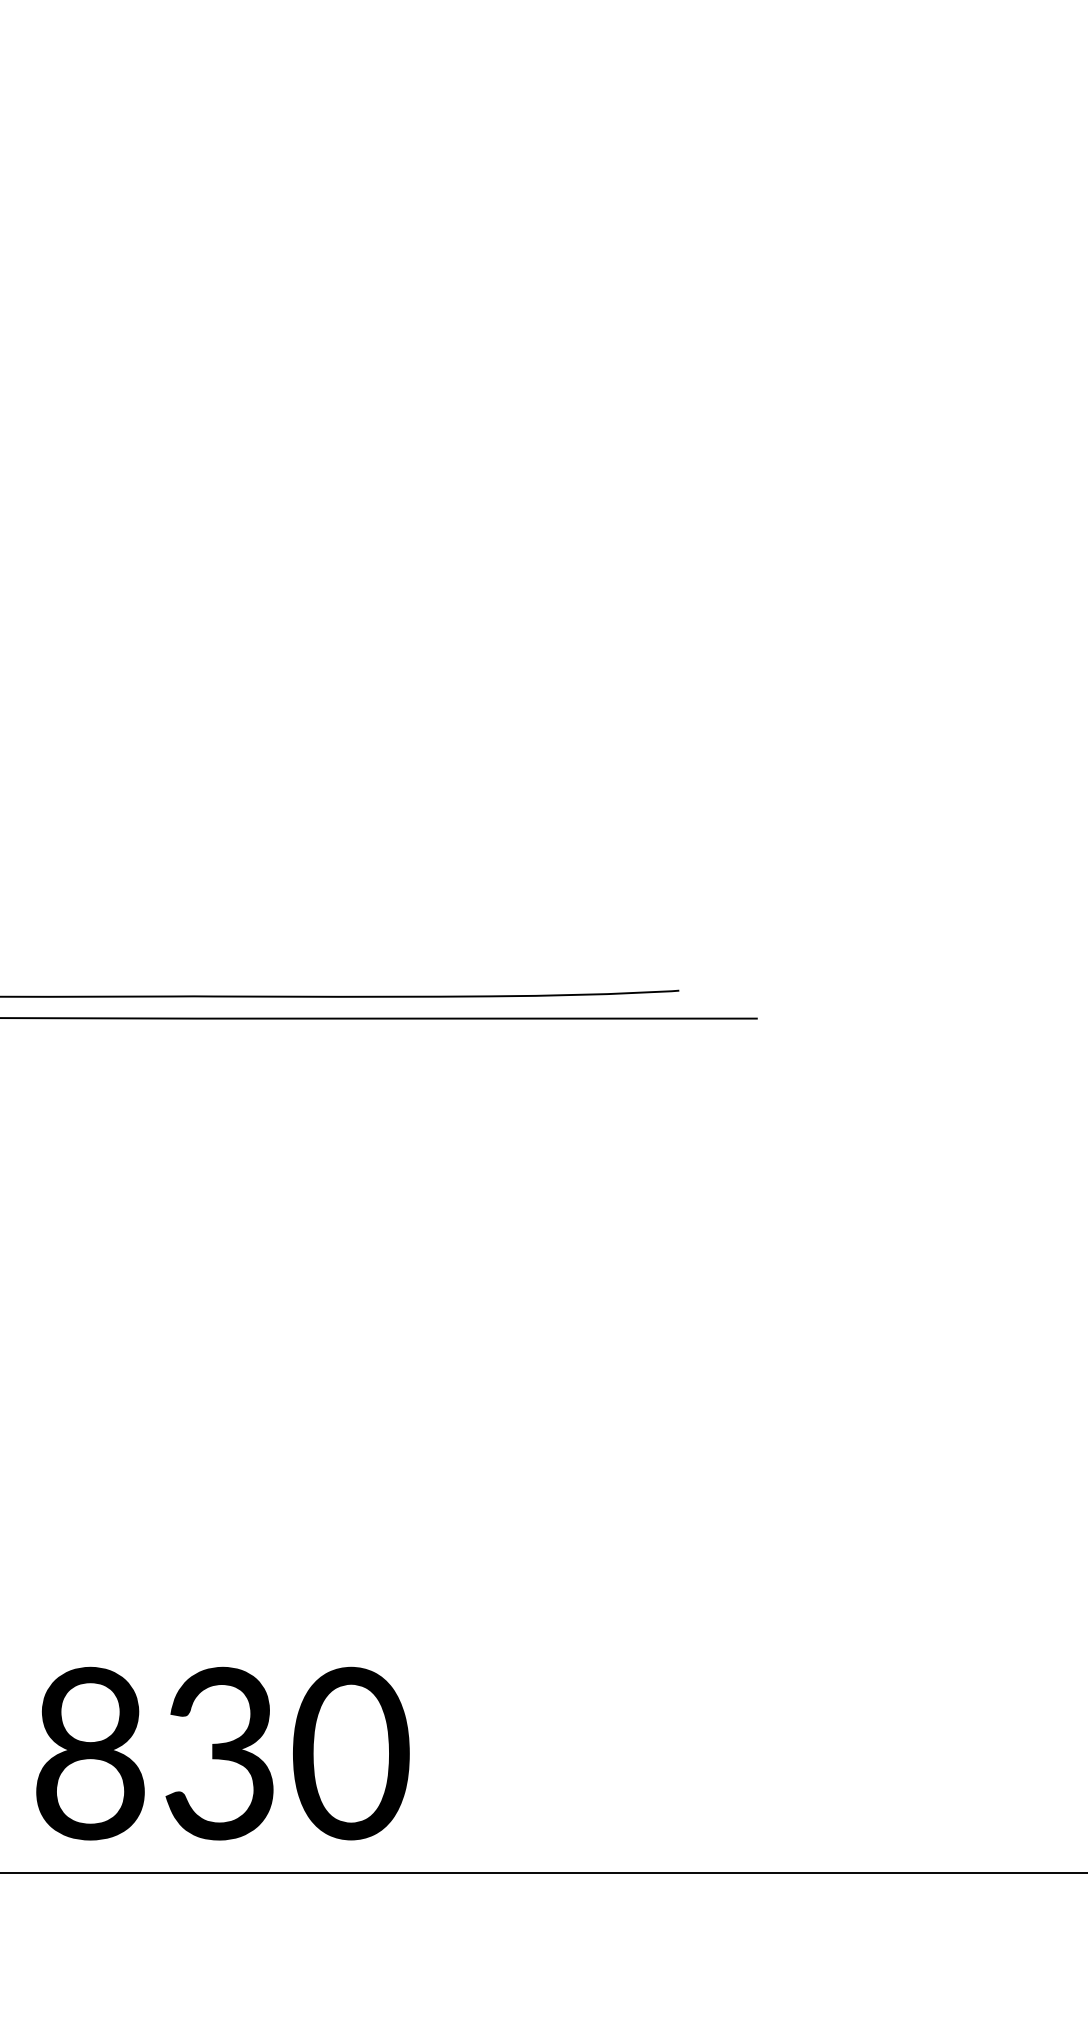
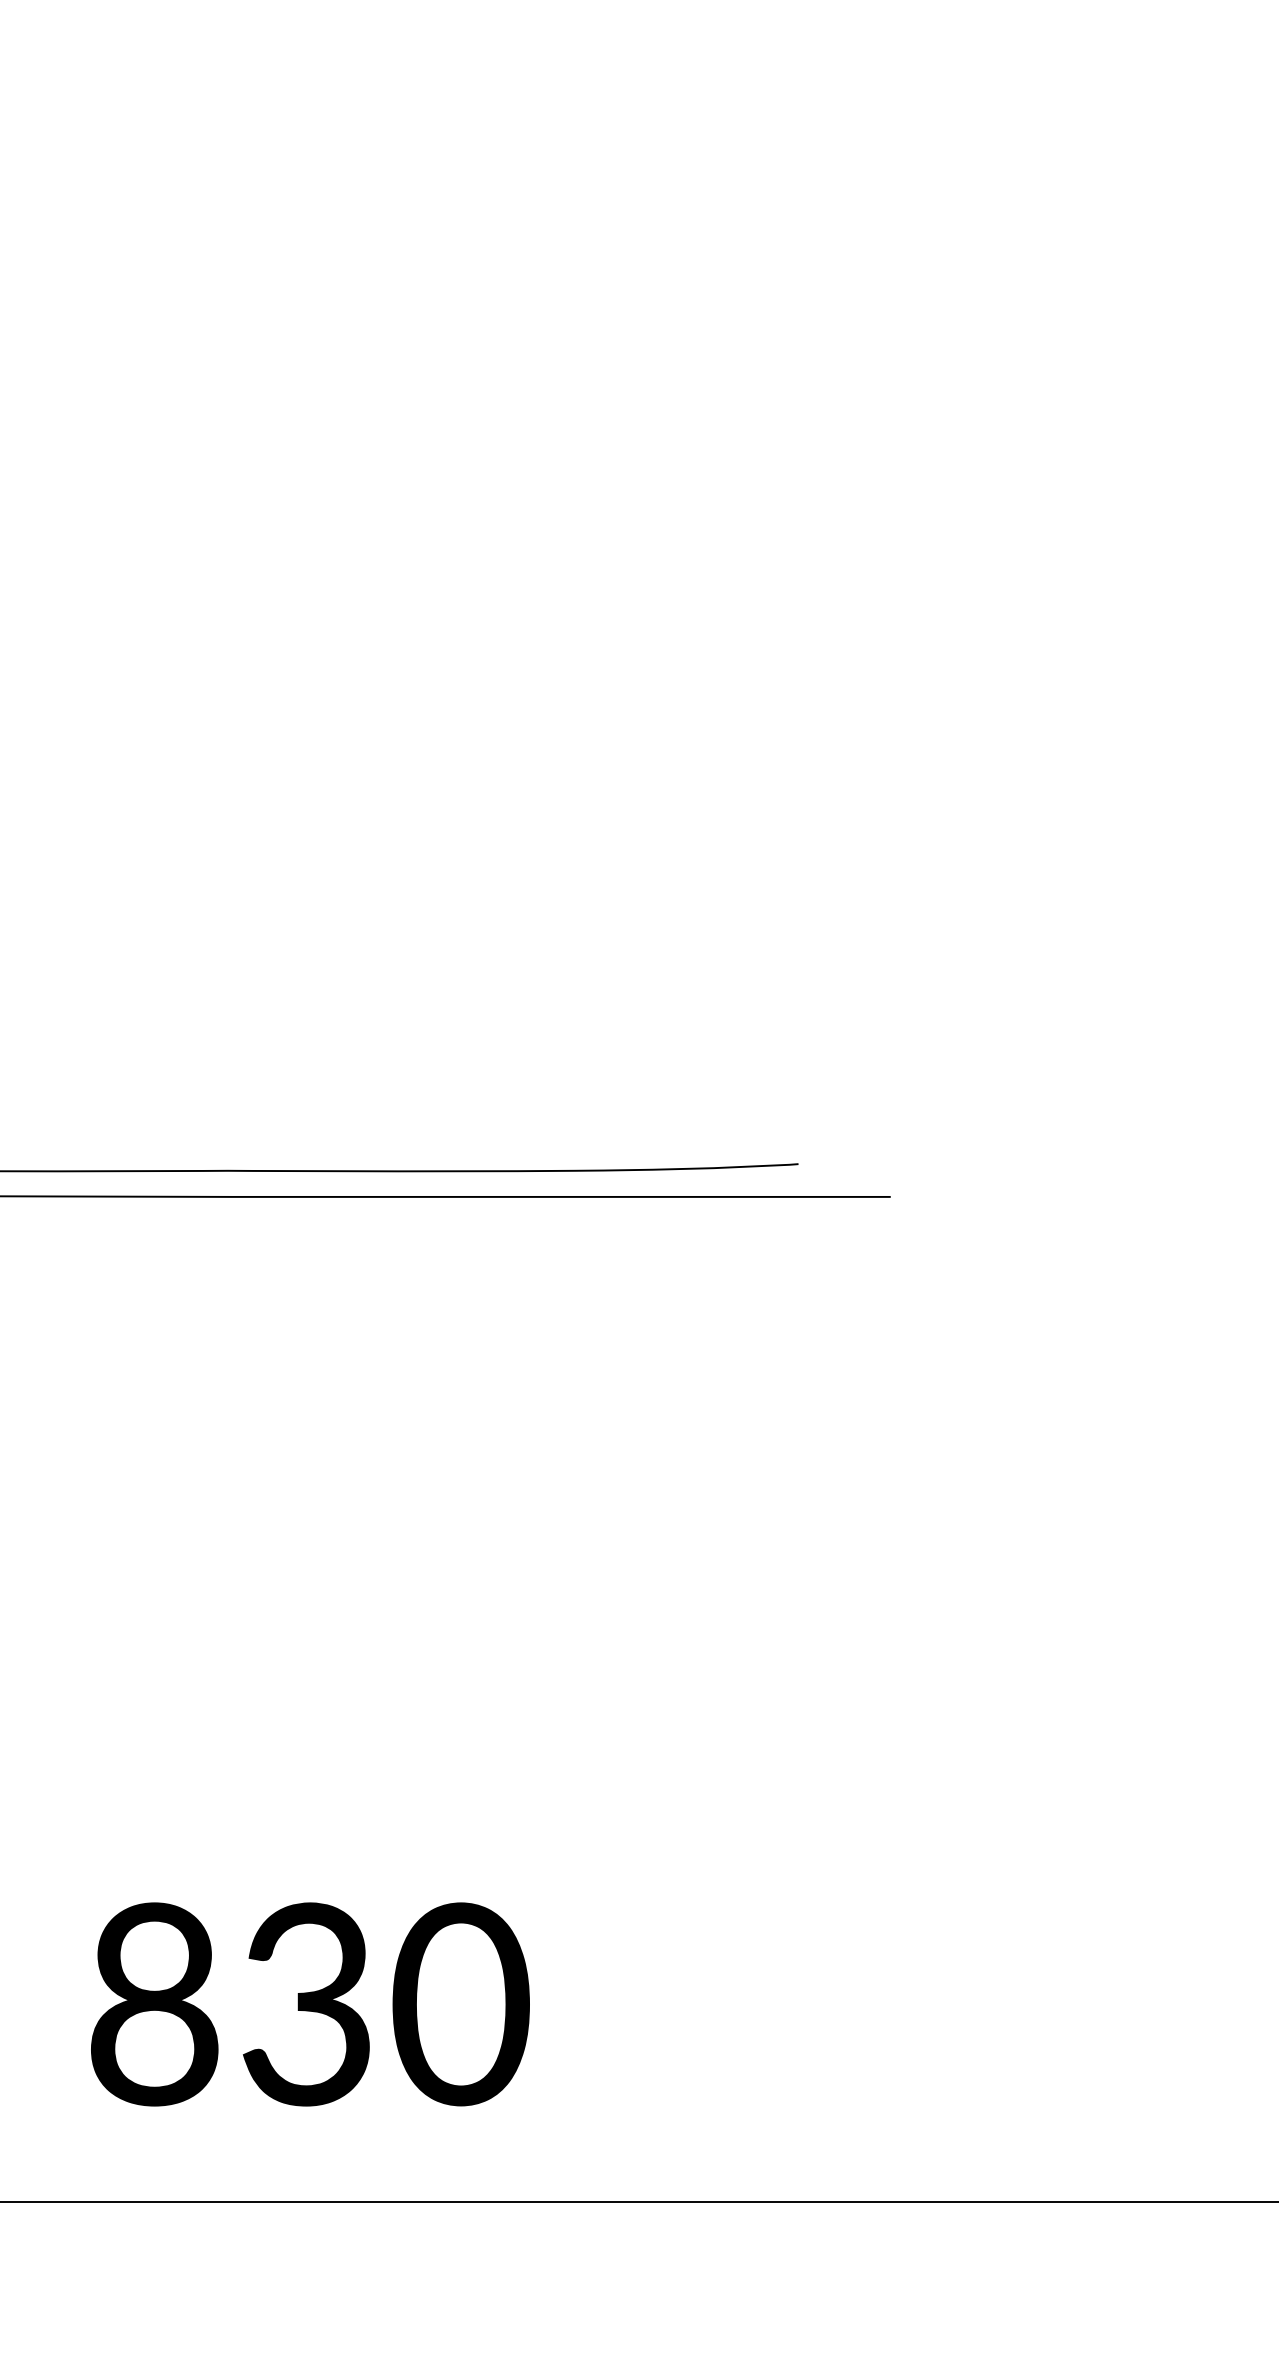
text: (222, 1753) -> (309, 2004), moved

